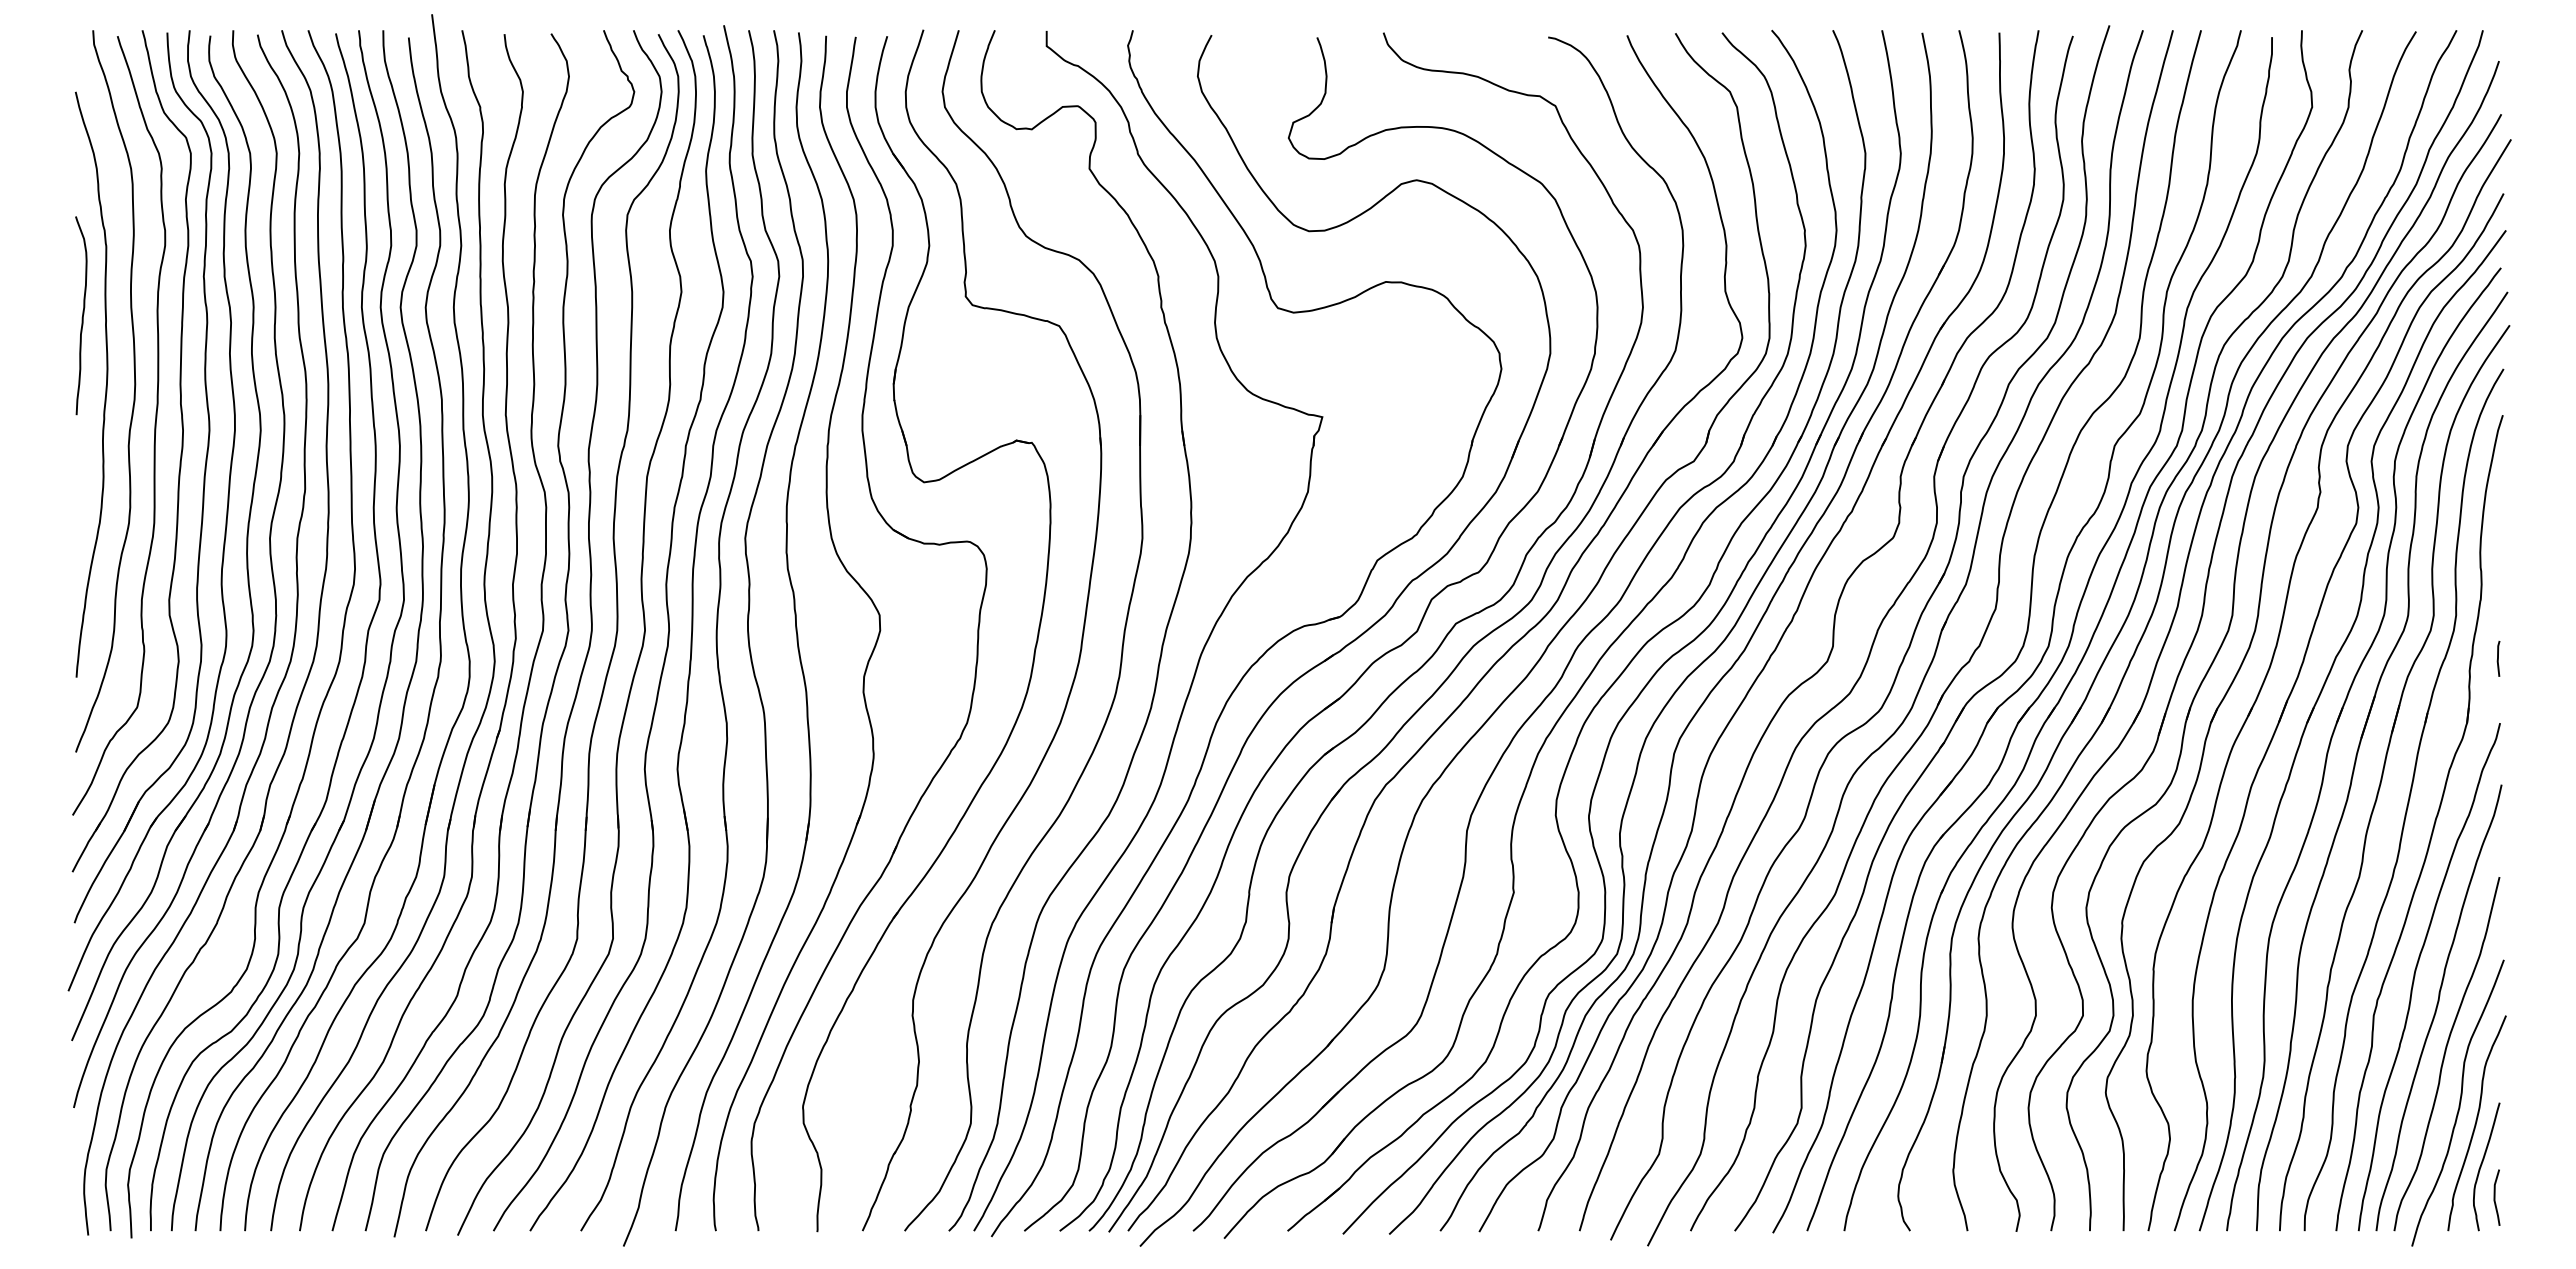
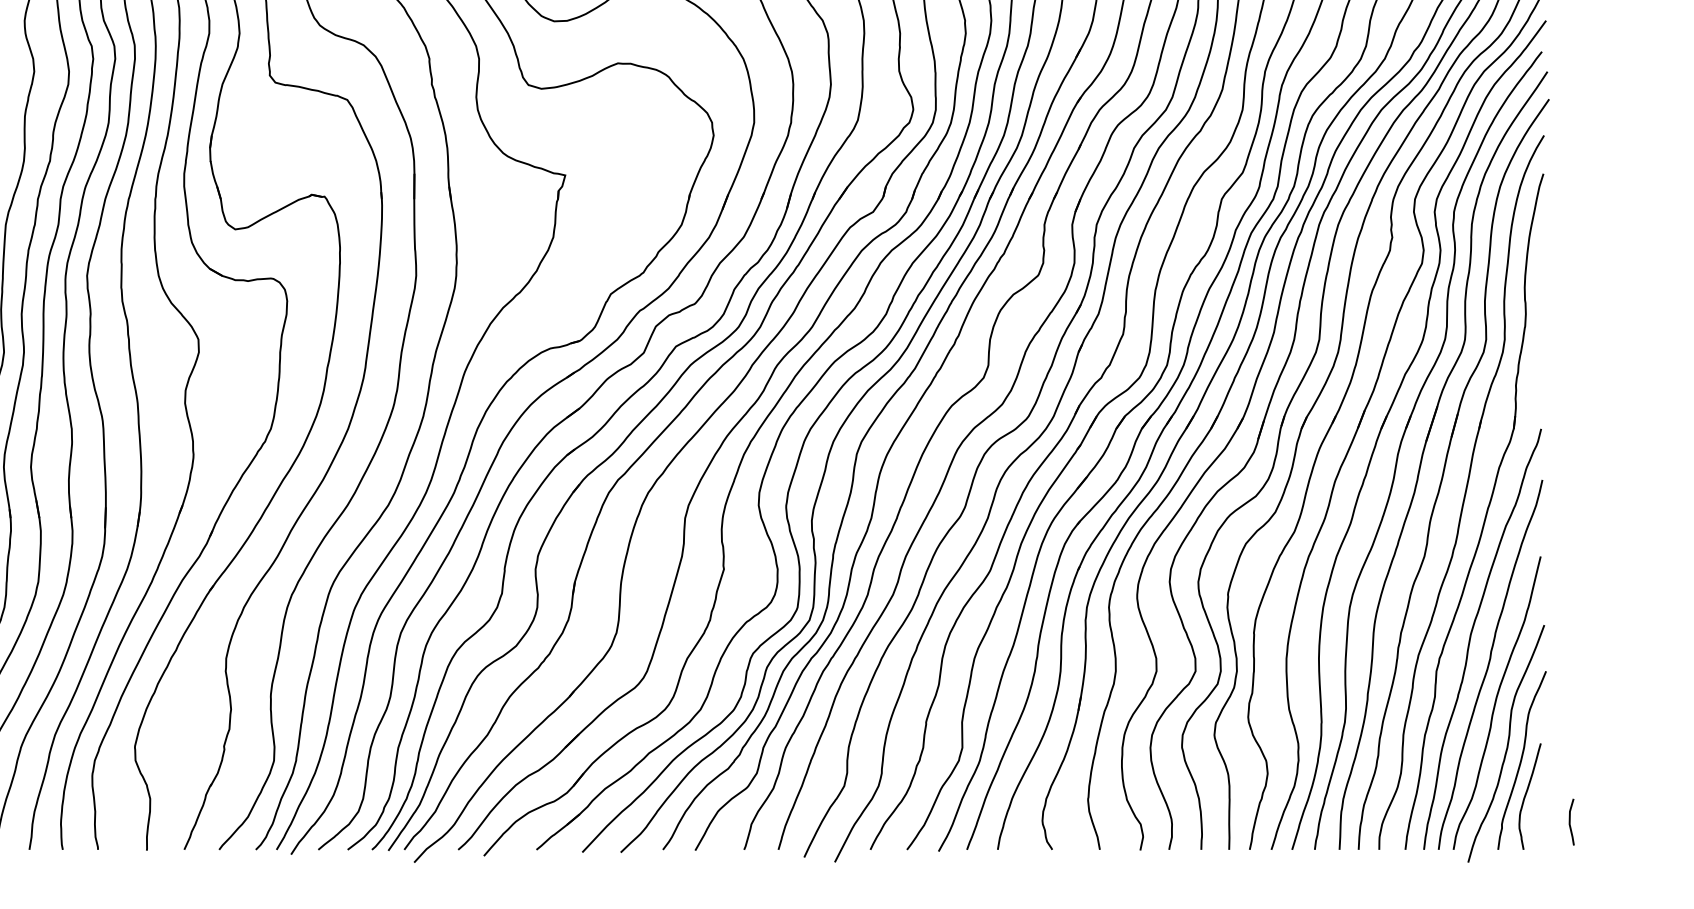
line: (2498, 658) -> (1539, 375), removed
line: (2495, 1197) -> (1570, 821), moved

